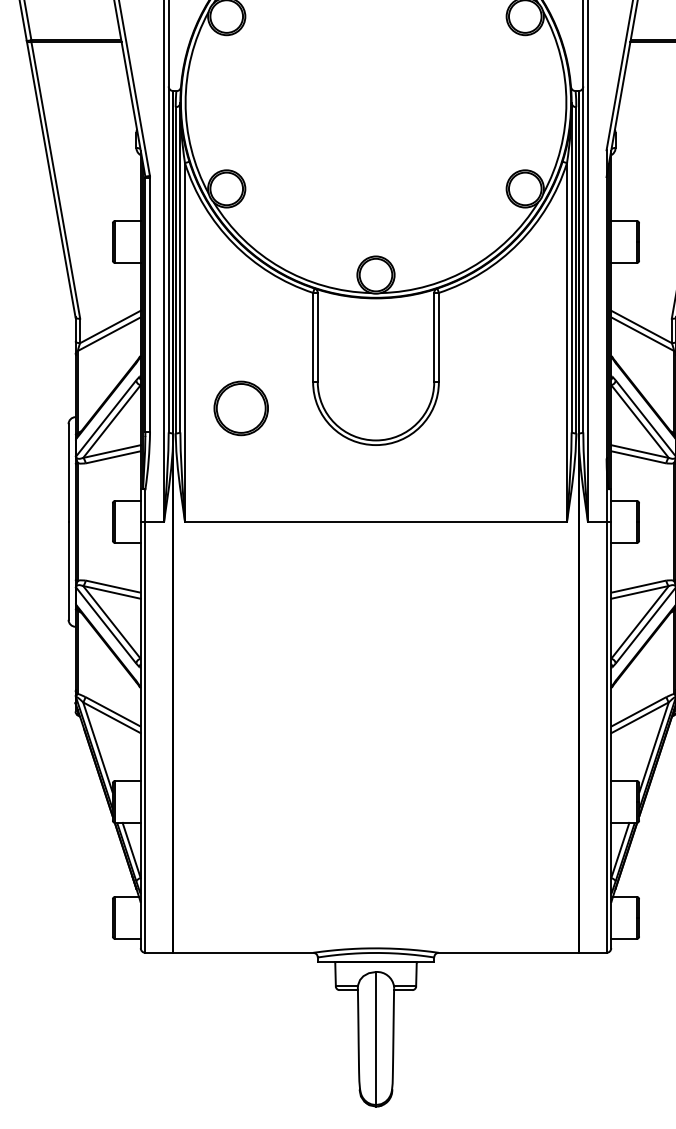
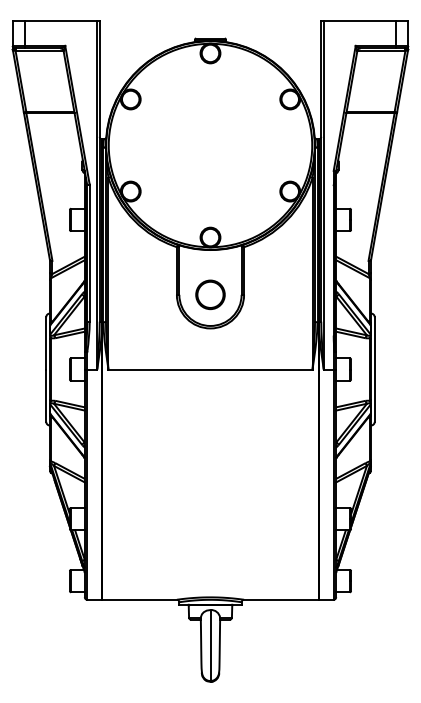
part: (241, 407) -> (210, 294), moved

